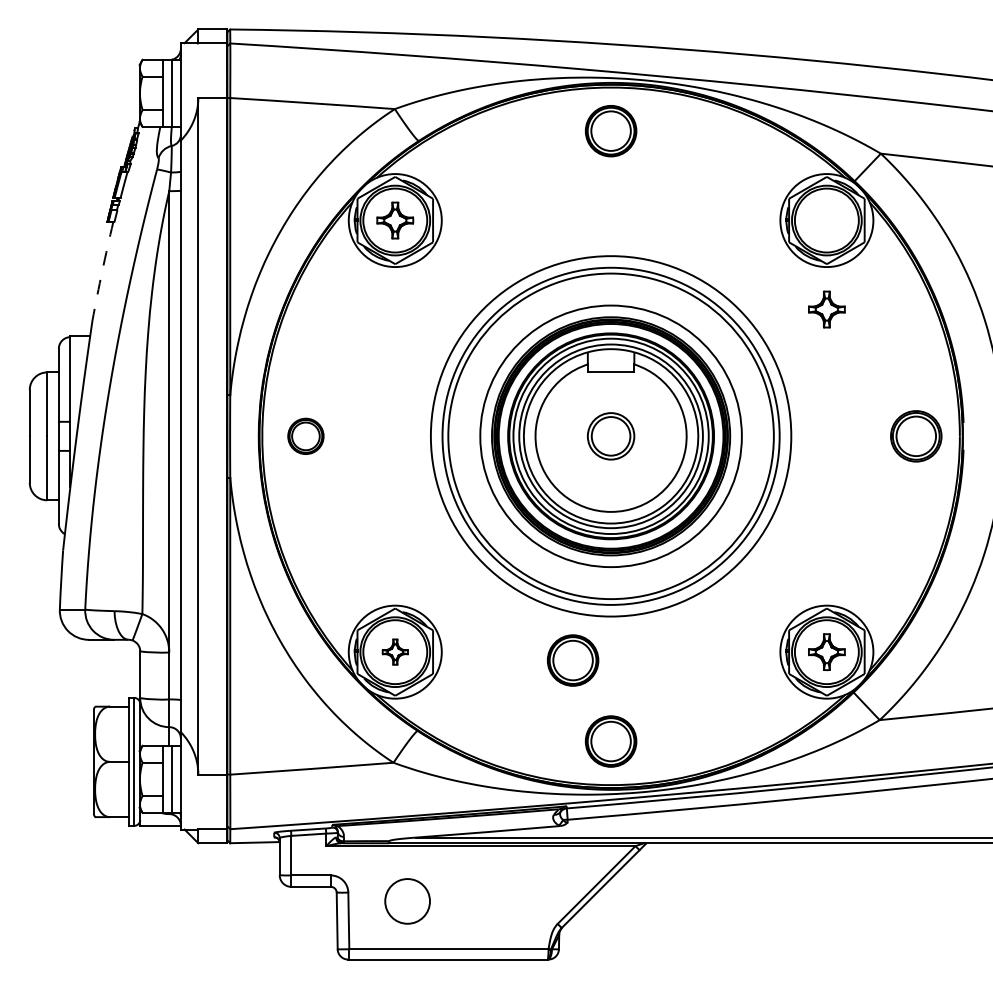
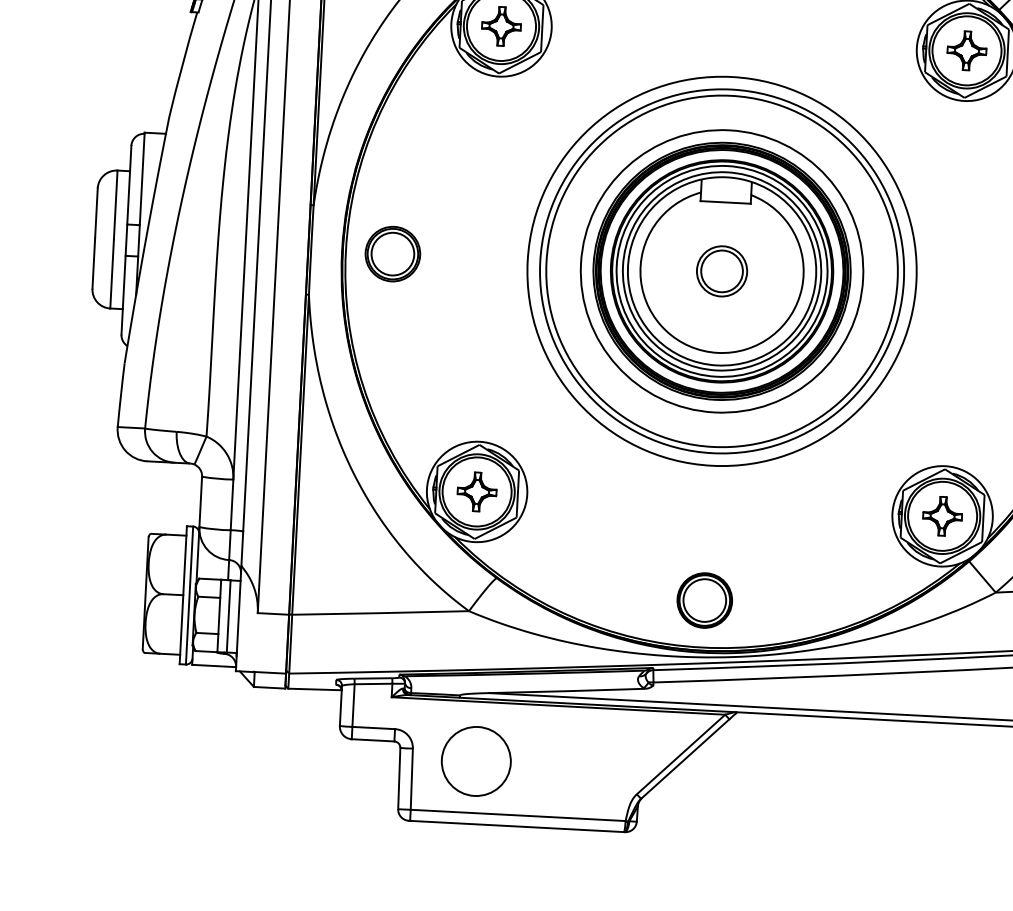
arc: (102, 271) -> (182, 64), dashed -> solid
part: (826, 309) -> (966, 50), moved
part: (305, 436) -> (392, 254), size x1.43
part: (395, 651) -> (477, 491), size x1.43
part: (572, 660) -> (667, 510), removed
circle: (407, 901) -> (476, 761), size x1.43

